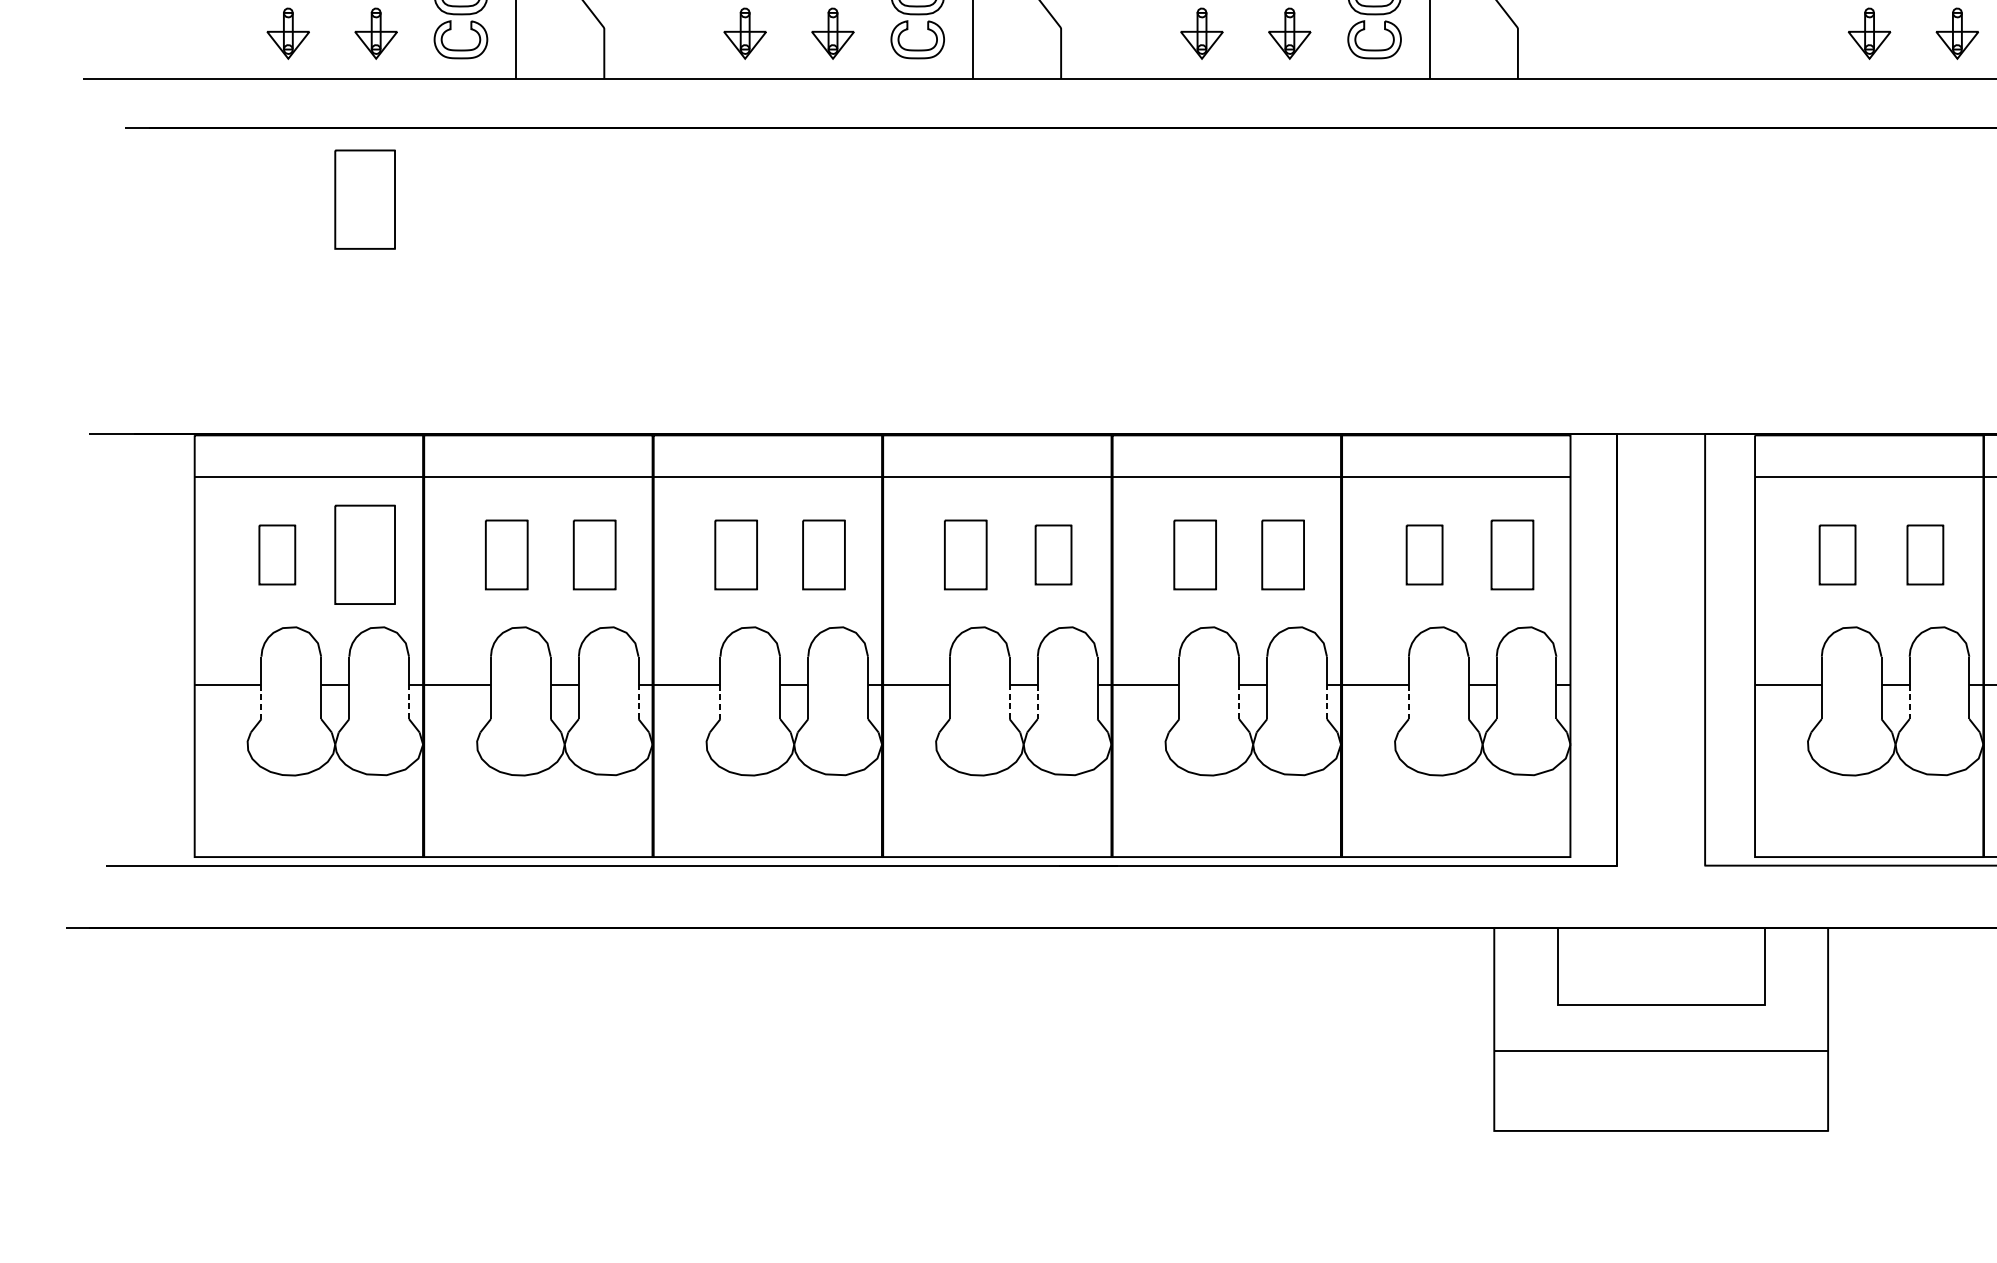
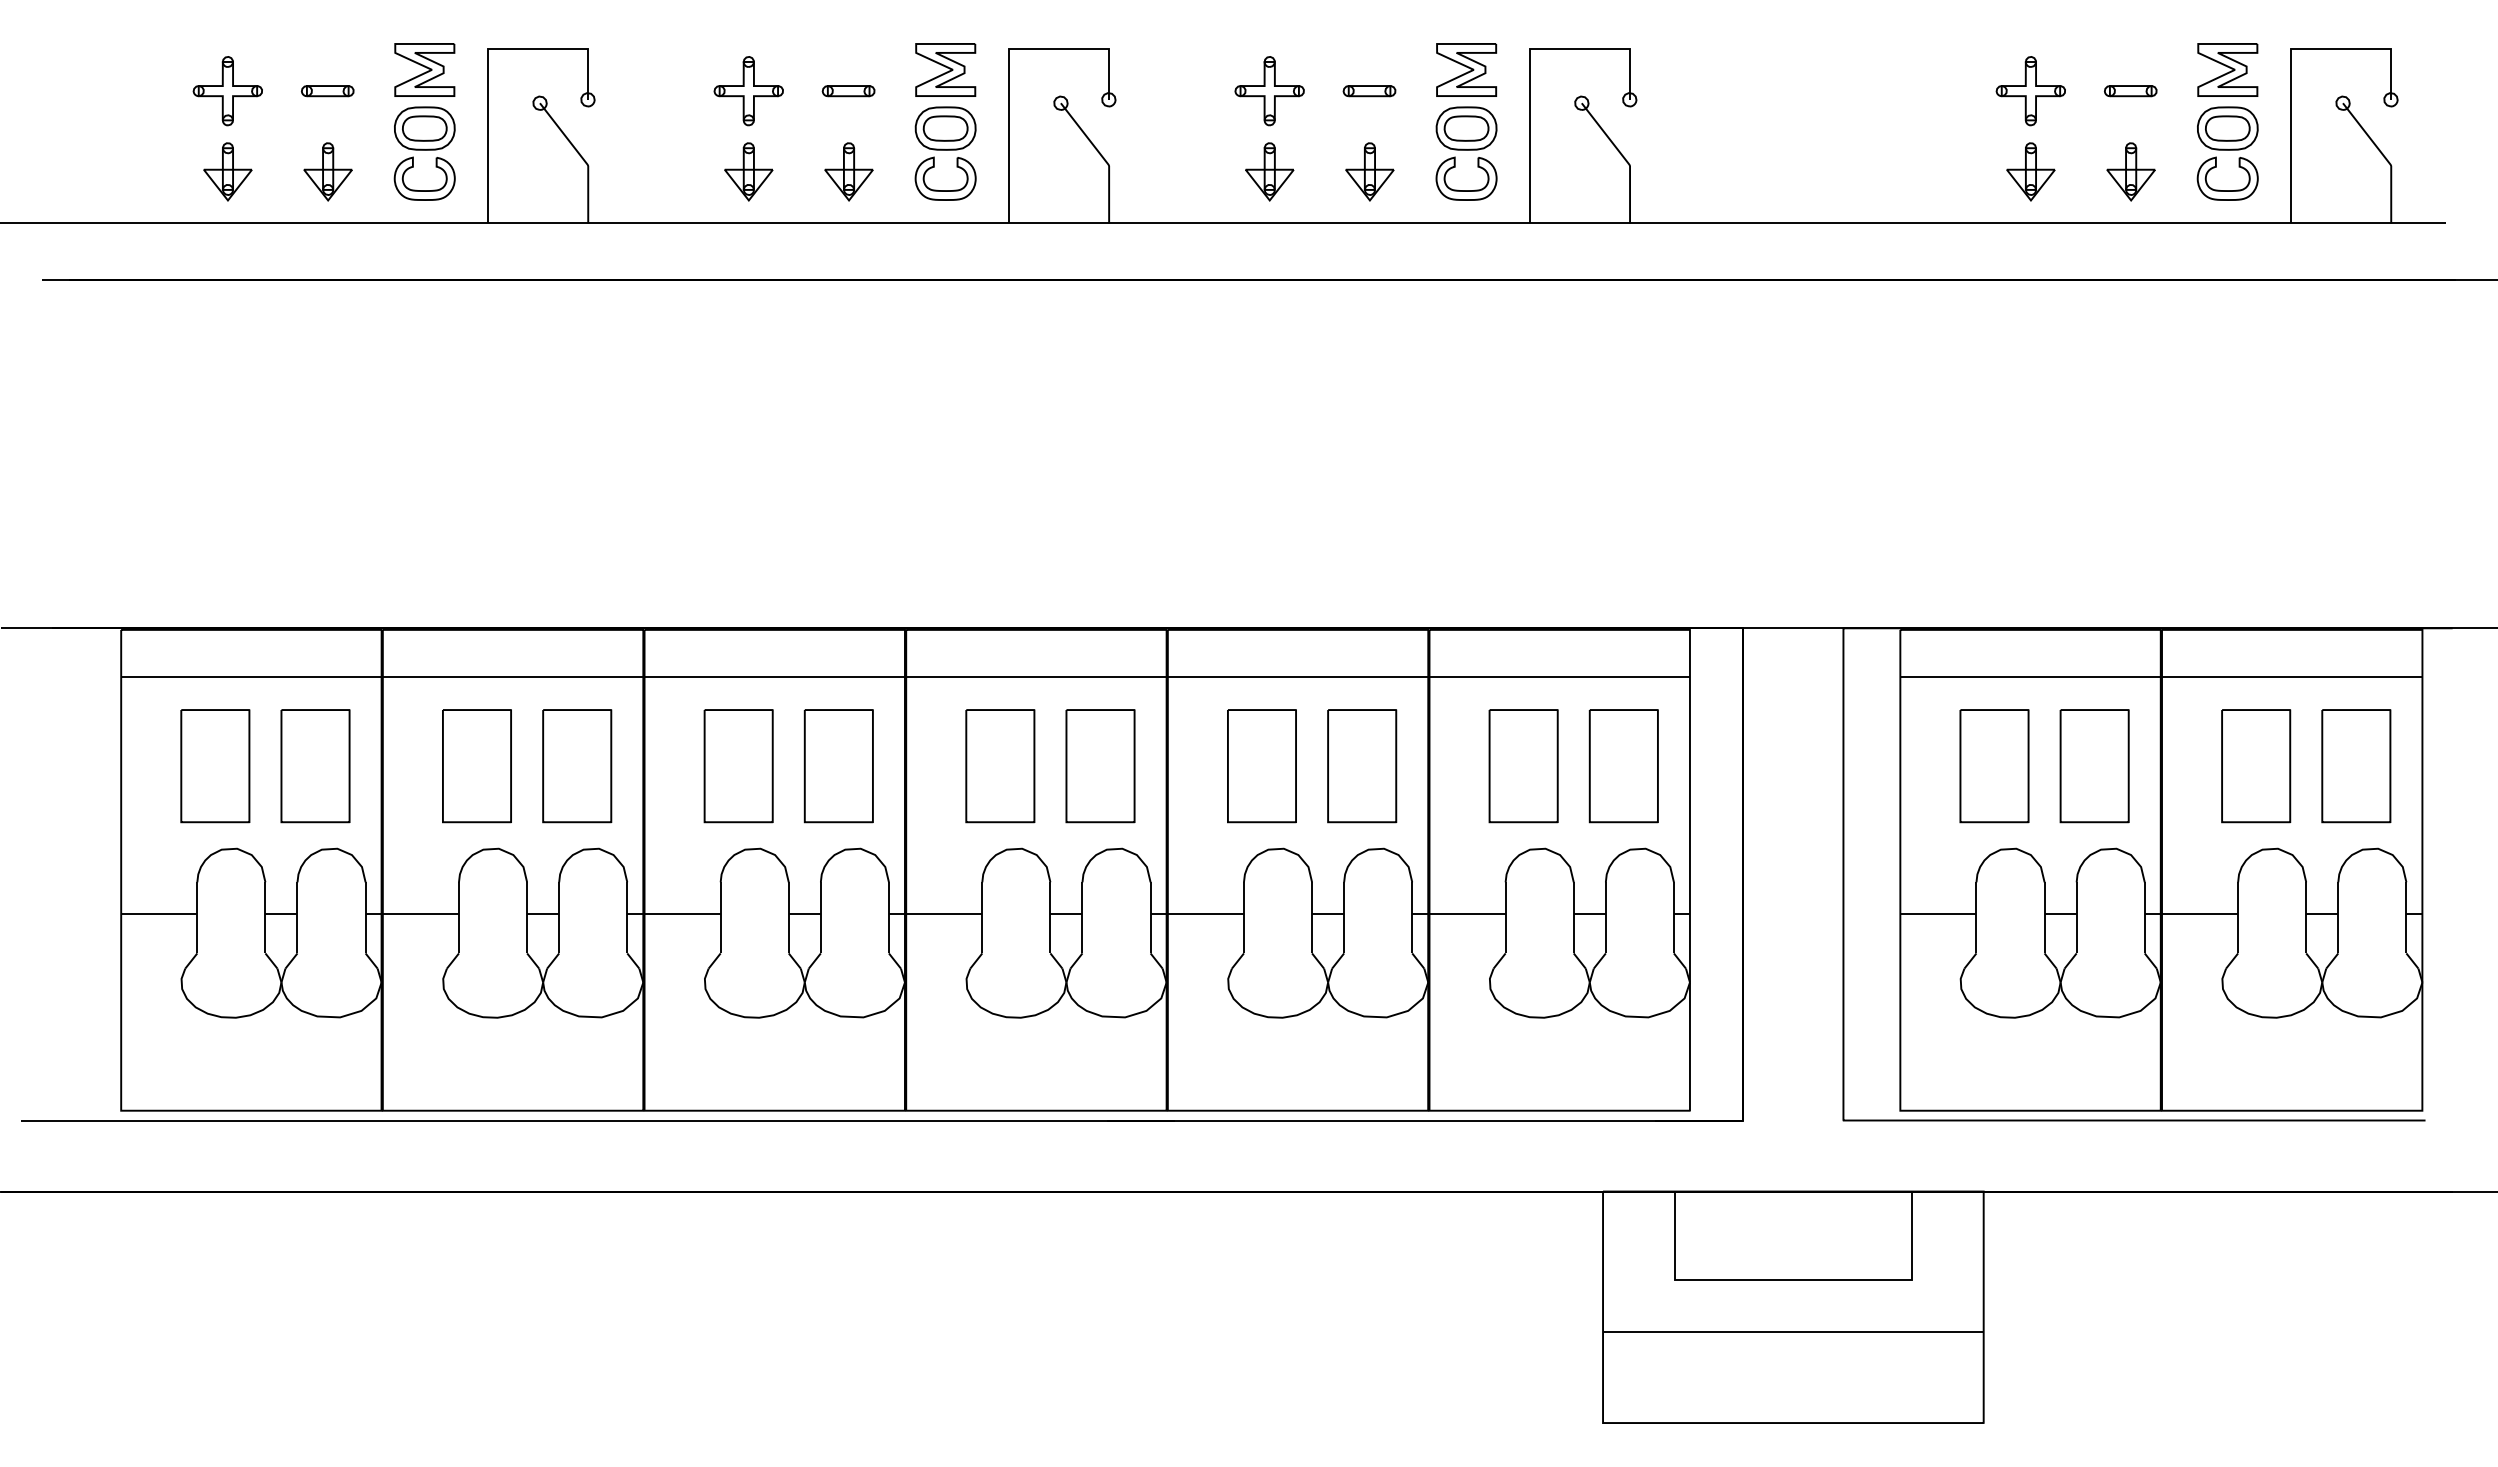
part: (365, 199) -> (315, 361), removed
part: (277, 555) -> (215, 766), size x1.67
part: (506, 555) -> (476, 766), size x1.43
part: (594, 555) -> (577, 766), size x1.43
part: (736, 555) -> (738, 766), size x1.43
part: (823, 555) -> (838, 766), size x1.43
part: (965, 555) -> (1000, 766), size x1.43
part: (1053, 555) -> (1100, 766), size x1.67
part: (1194, 555) -> (1261, 766), size x1.43
part: (1283, 555) -> (1362, 766), size x1.43
part: (1424, 555) -> (1523, 766), size x1.67
part: (1512, 555) -> (1623, 766), size x1.43
part: (1837, 555) -> (1994, 766), size x1.67
part: (1925, 555) -> (2094, 766), size x1.67
line: (261, 701) -> (197, 933), dashed -> solid
line: (408, 701) -> (365, 933), dashed -> solid
line: (638, 701) -> (627, 933), dashed -> solid
line: (720, 701) -> (720, 933), dashed -> solid
line: (1009, 701) -> (1050, 933), dashed -> solid
line: (1037, 701) -> (1082, 933), dashed -> solid
line: (1239, 701) -> (1312, 933), dashed -> solid
line: (1327, 701) -> (1412, 933), dashed -> solid
line: (1408, 701) -> (1505, 933), dashed -> solid
line: (1909, 701) -> (2076, 933), dashed -> solid

